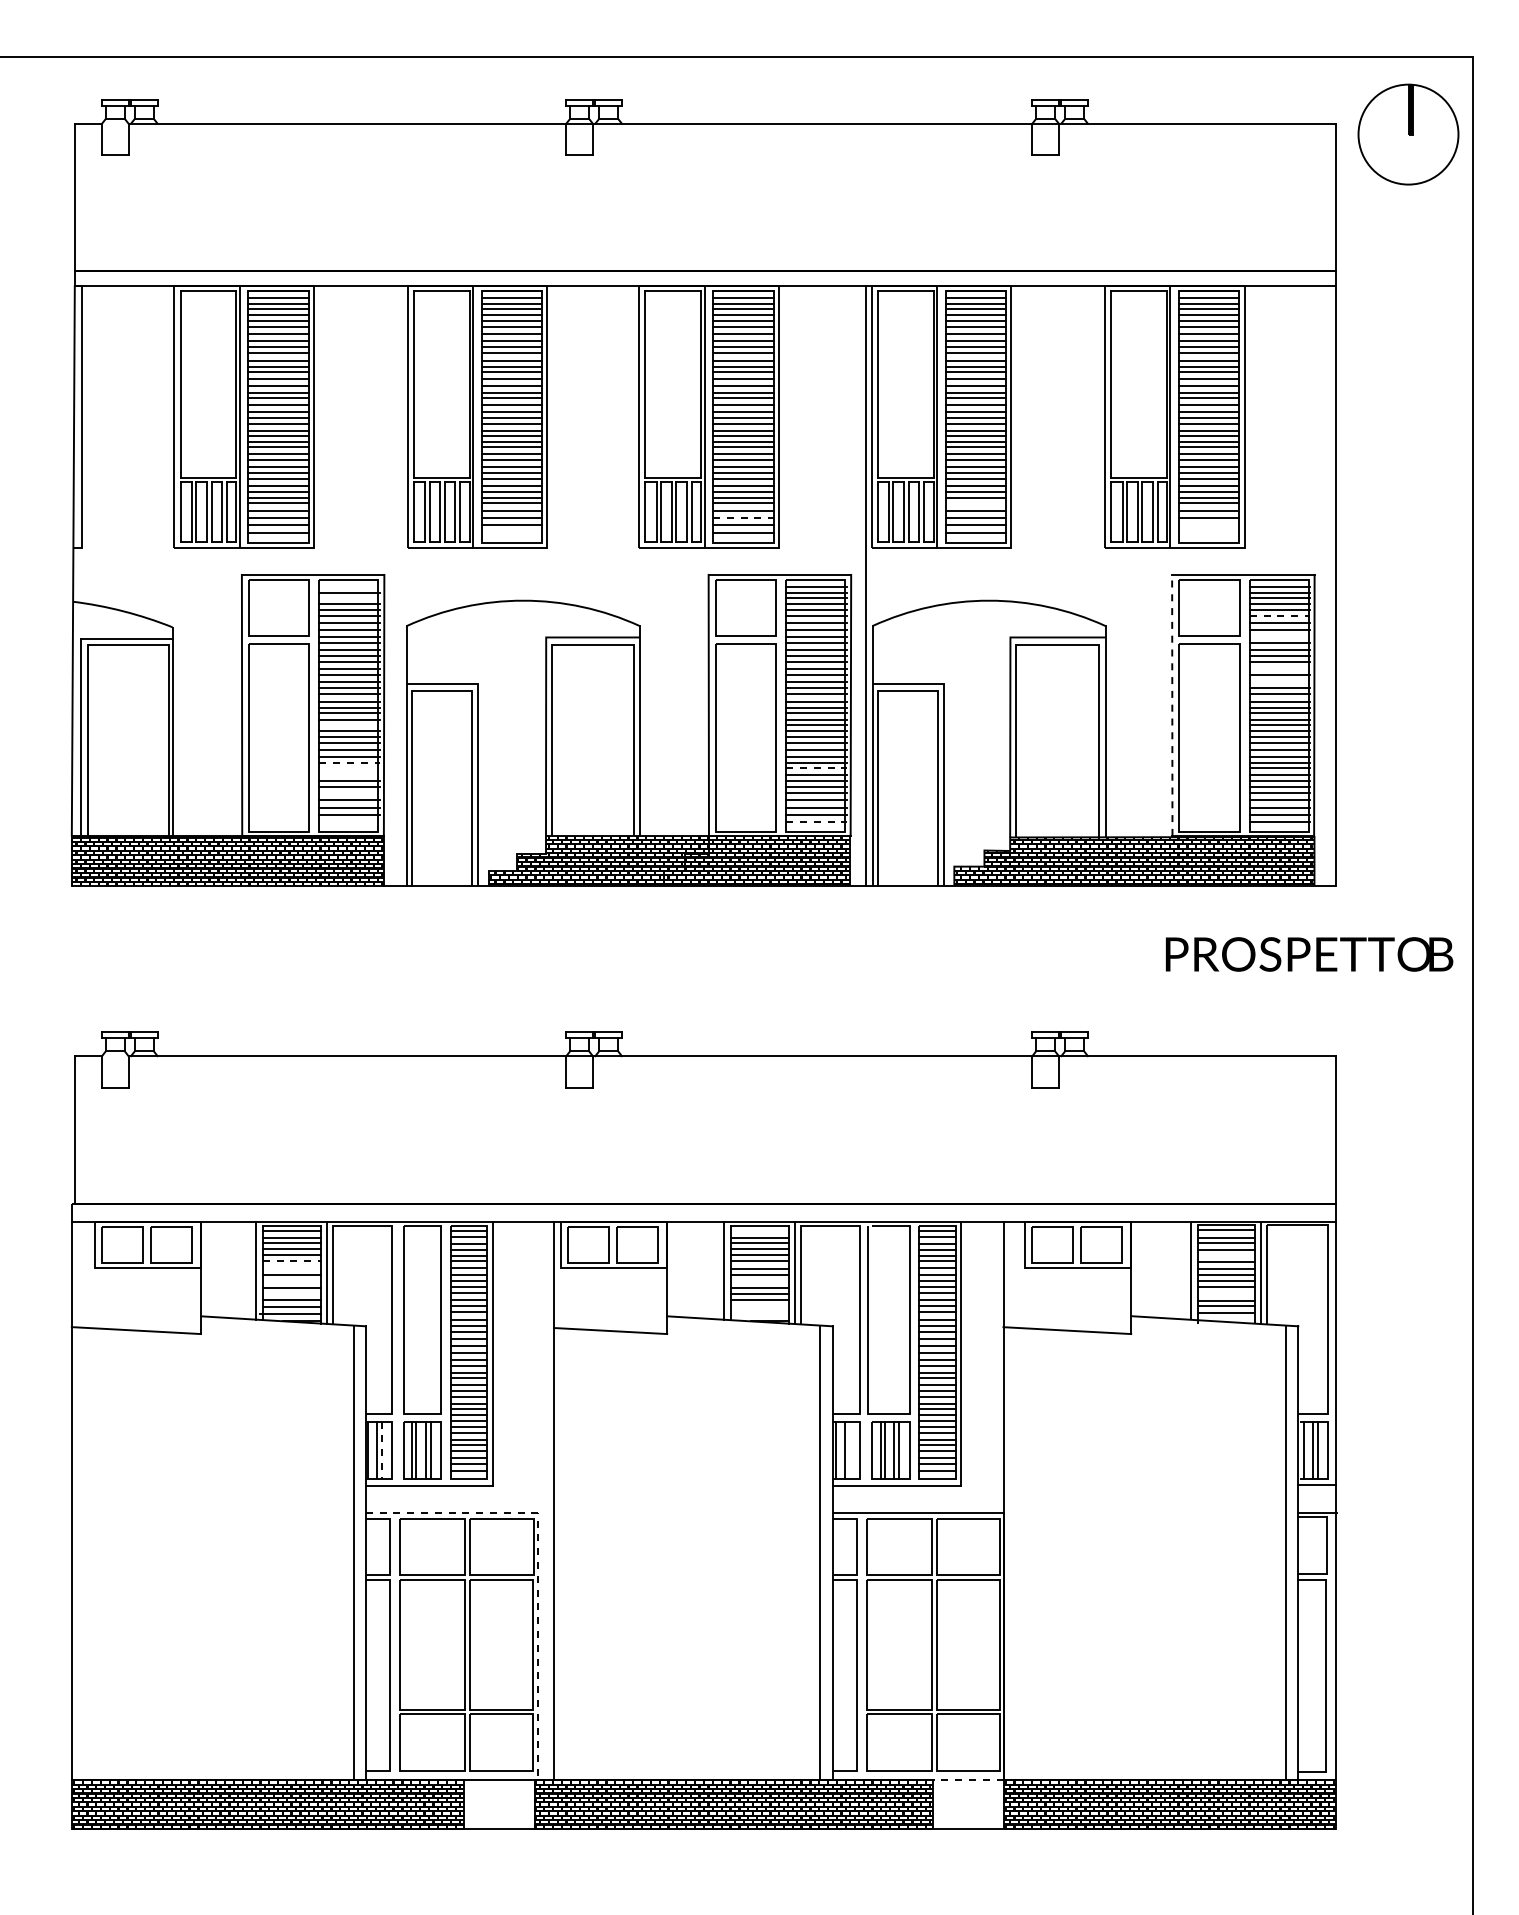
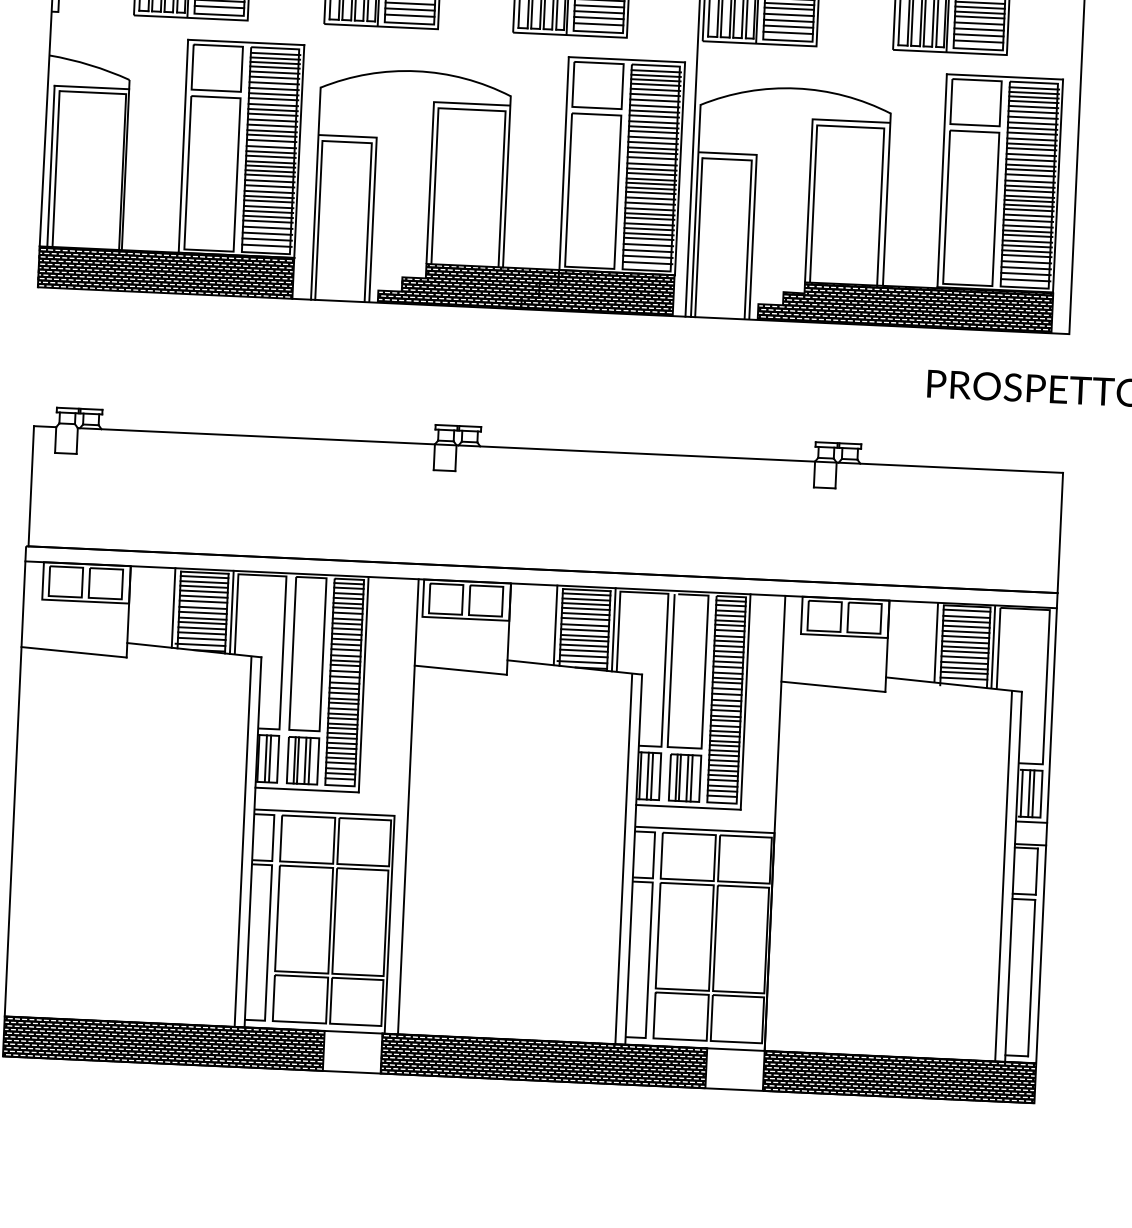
line: (975, 503) -> (789, 8), added
line: (743, 518) -> (599, 12), dashed -> solid
line: (1208, 525) -> (978, 35), added
line: (511, 533) -> (409, 16), added
line: (1208, 533) -> (978, 41), added
line: (349, 587) -> (275, 54), added
line: (349, 598) -> (275, 63), added
line: (1280, 616) -> (1033, 112), dashed -> solid
line: (1279, 636) -> (1032, 128), added
line: (1279, 668) -> (1030, 154), added
line: (1279, 682) -> (1030, 166), added
line: (1172, 704) -> (942, 179), dashed -> solid
line: (349, 725) -> (270, 166), added
line: (350, 762) -> (269, 196), dashed -> solid
line: (349, 768) -> (268, 201), added
line: (816, 768) -> (649, 219), dashed -> solid
line: (349, 775) -> (268, 207), added
line: (349, 792) -> (267, 221), added
line: (349, 822) -> (266, 245), added
line: (816, 822) -> (647, 263), dashed -> solid
line: (760, 1231) -> (586, 594), added
line: (1226, 1256) -> (965, 632), added
line: (292, 1261) -> (203, 601), dashed -> solid
line: (291, 1269) -> (202, 608), added
line: (291, 1282) -> (202, 618), added
line: (760, 1282) -> (584, 636), added
line: (291, 1294) -> (201, 628), added
line: (1226, 1294) -> (964, 663), added
line: (760, 1307) -> (583, 656), added
line: (758, 1314) -> (582, 662), added
line: (850, 1449) -> (652, 775), added
line: (382, 1450) -> (270, 759), dashed -> solid
line: (537, 1560) -> (392, 854), dashed -> solid
line: (966, 1779) -> (734, 1049), dashed -> solid

